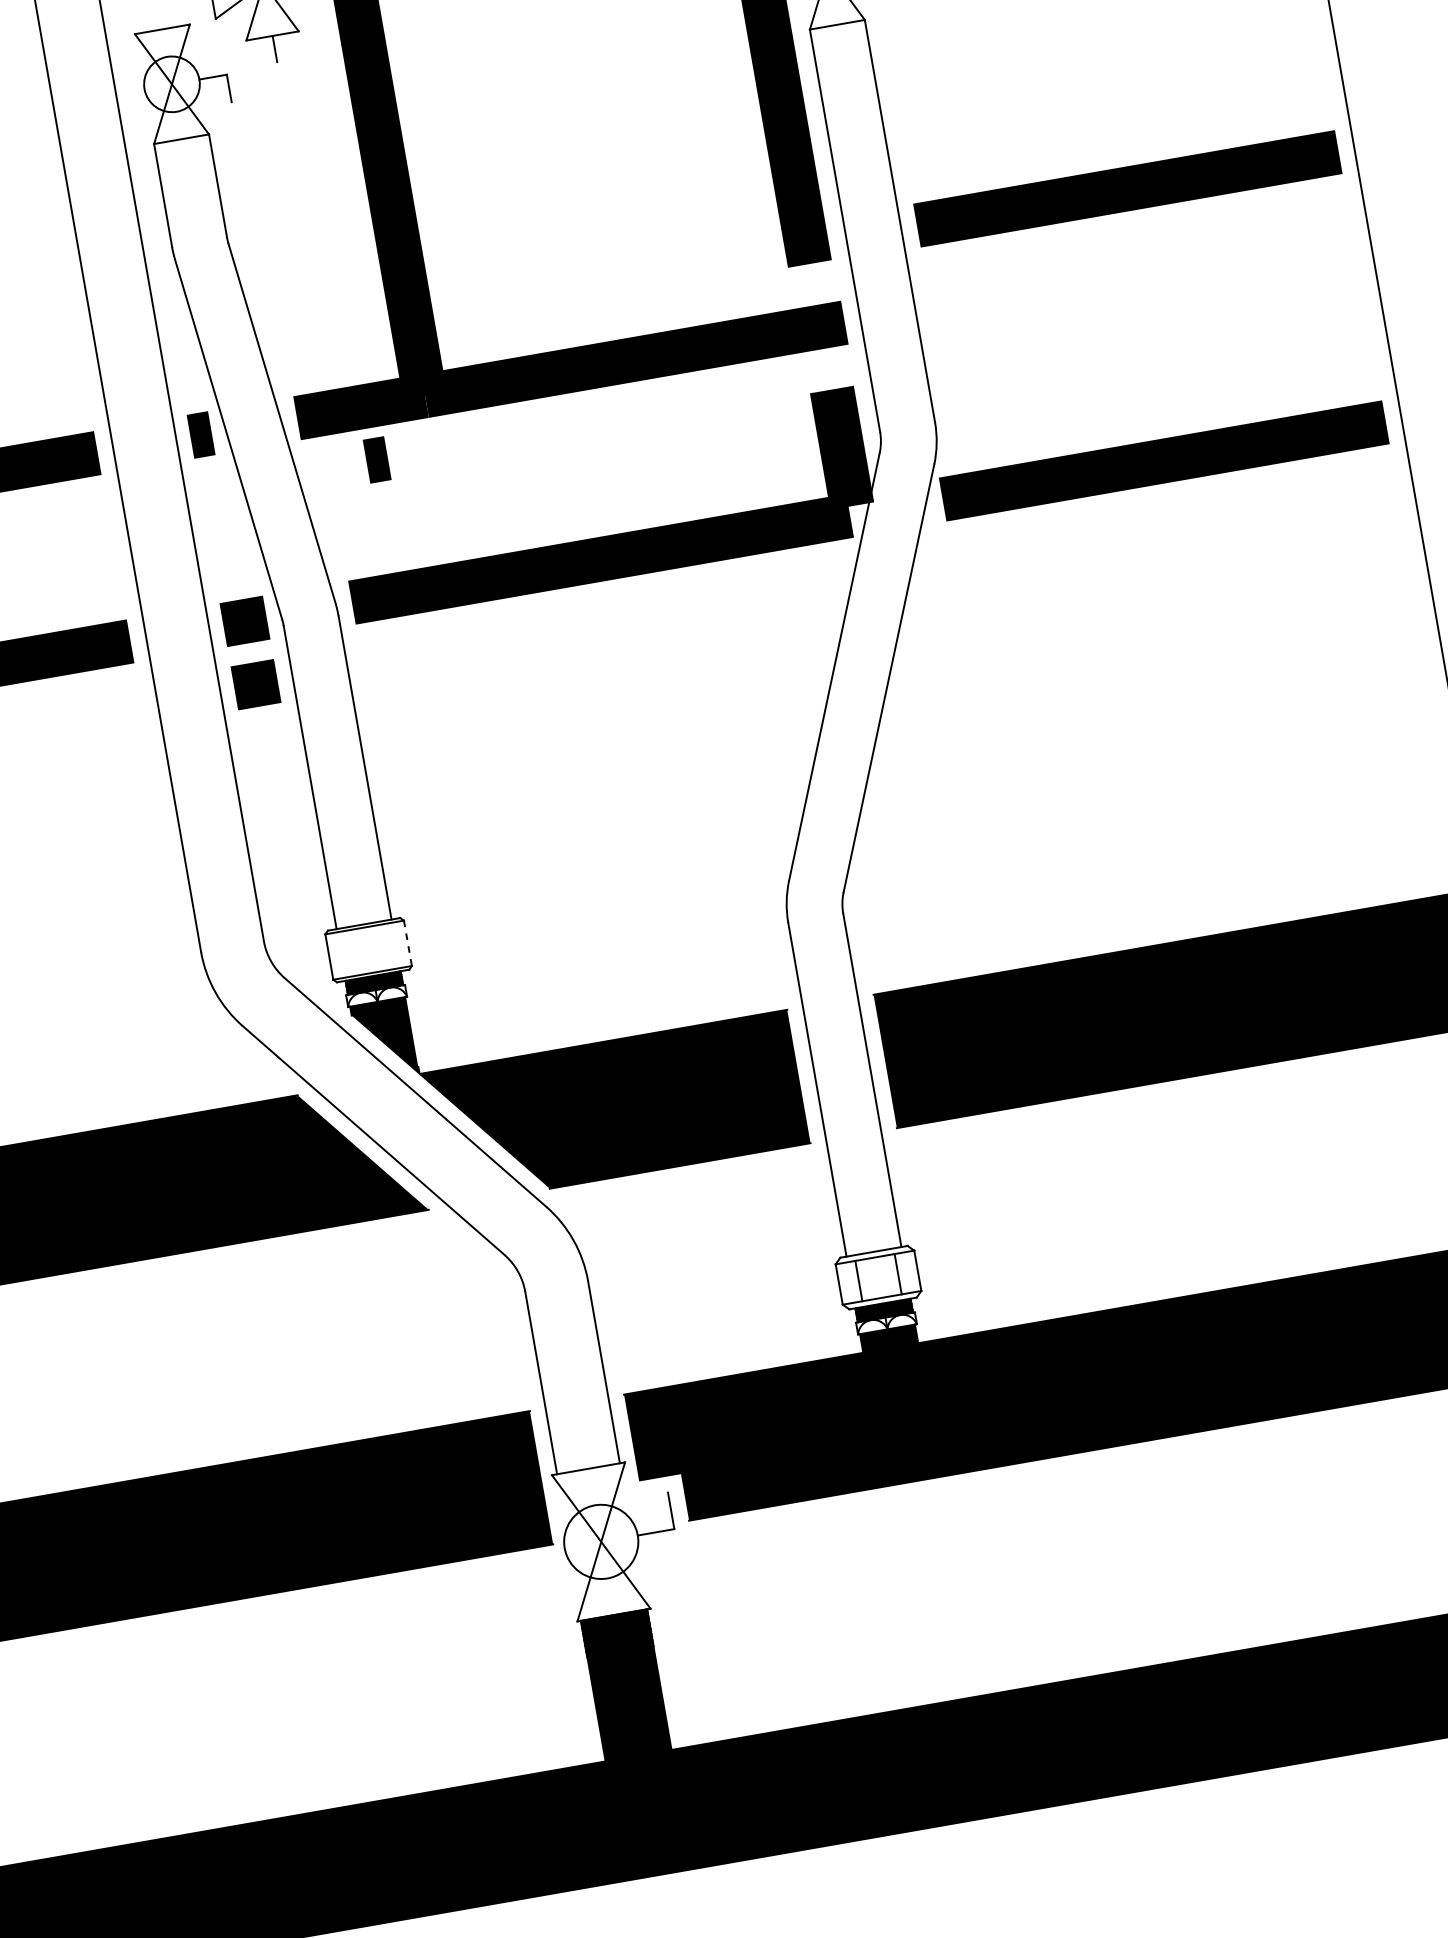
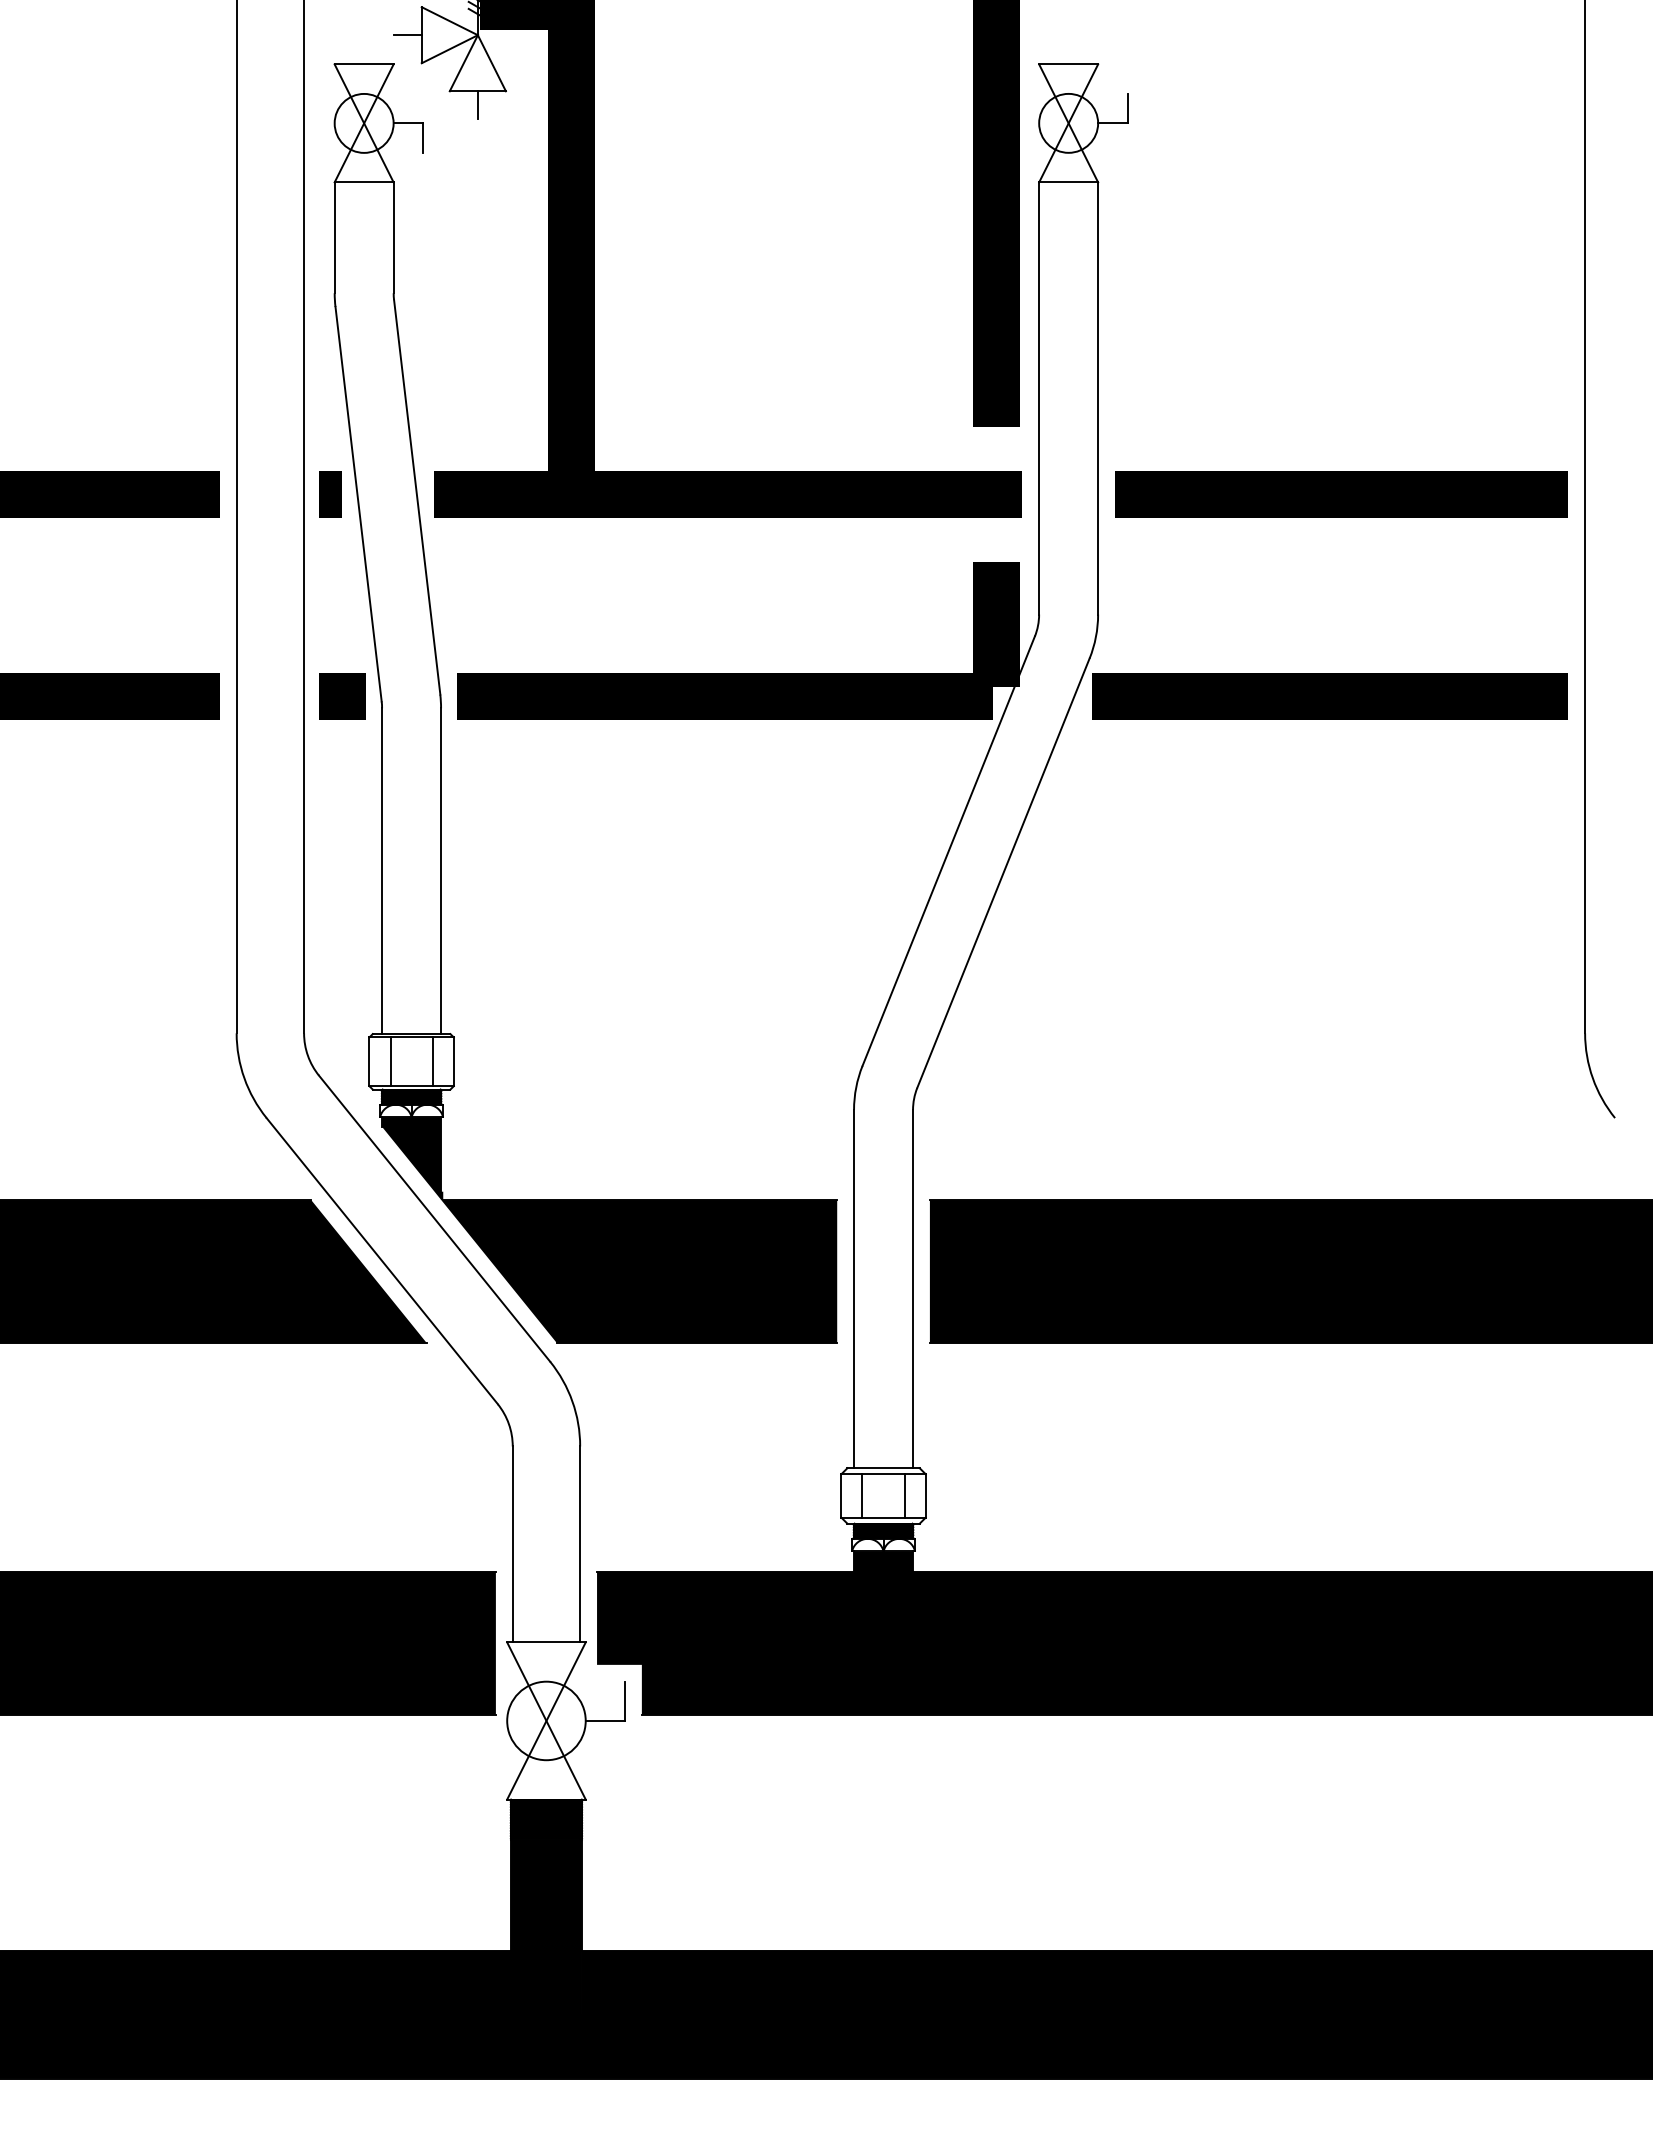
line: (1127, 189) -> (1341, 494), moved
line: (377, 460) -> (509, 552), removed
line: (255, 684) -> (342, 764), removed
line: (407, 944) -> (453, 1062), dashed -> solid
line: (388, 946) -> (432, 1061), added
line: (348, 953) -> (390, 1061), added

